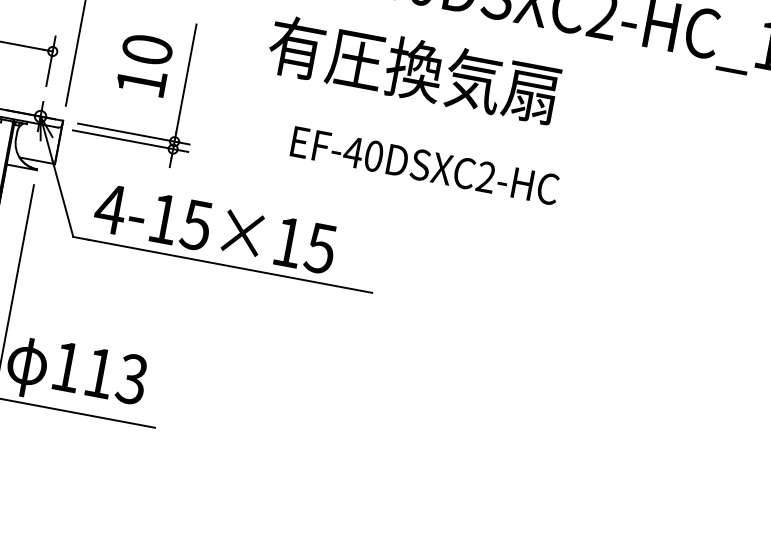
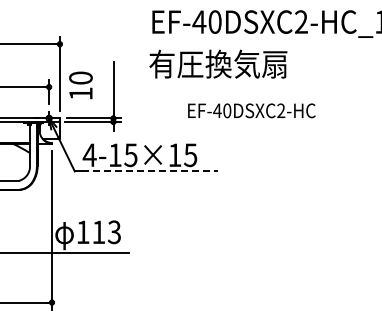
text: (143, 64) -> (80, 85), moved
text: (424, 164) -> (251, 110), moved
line: (230, 266) -> (150, 171), solid -> dashed

